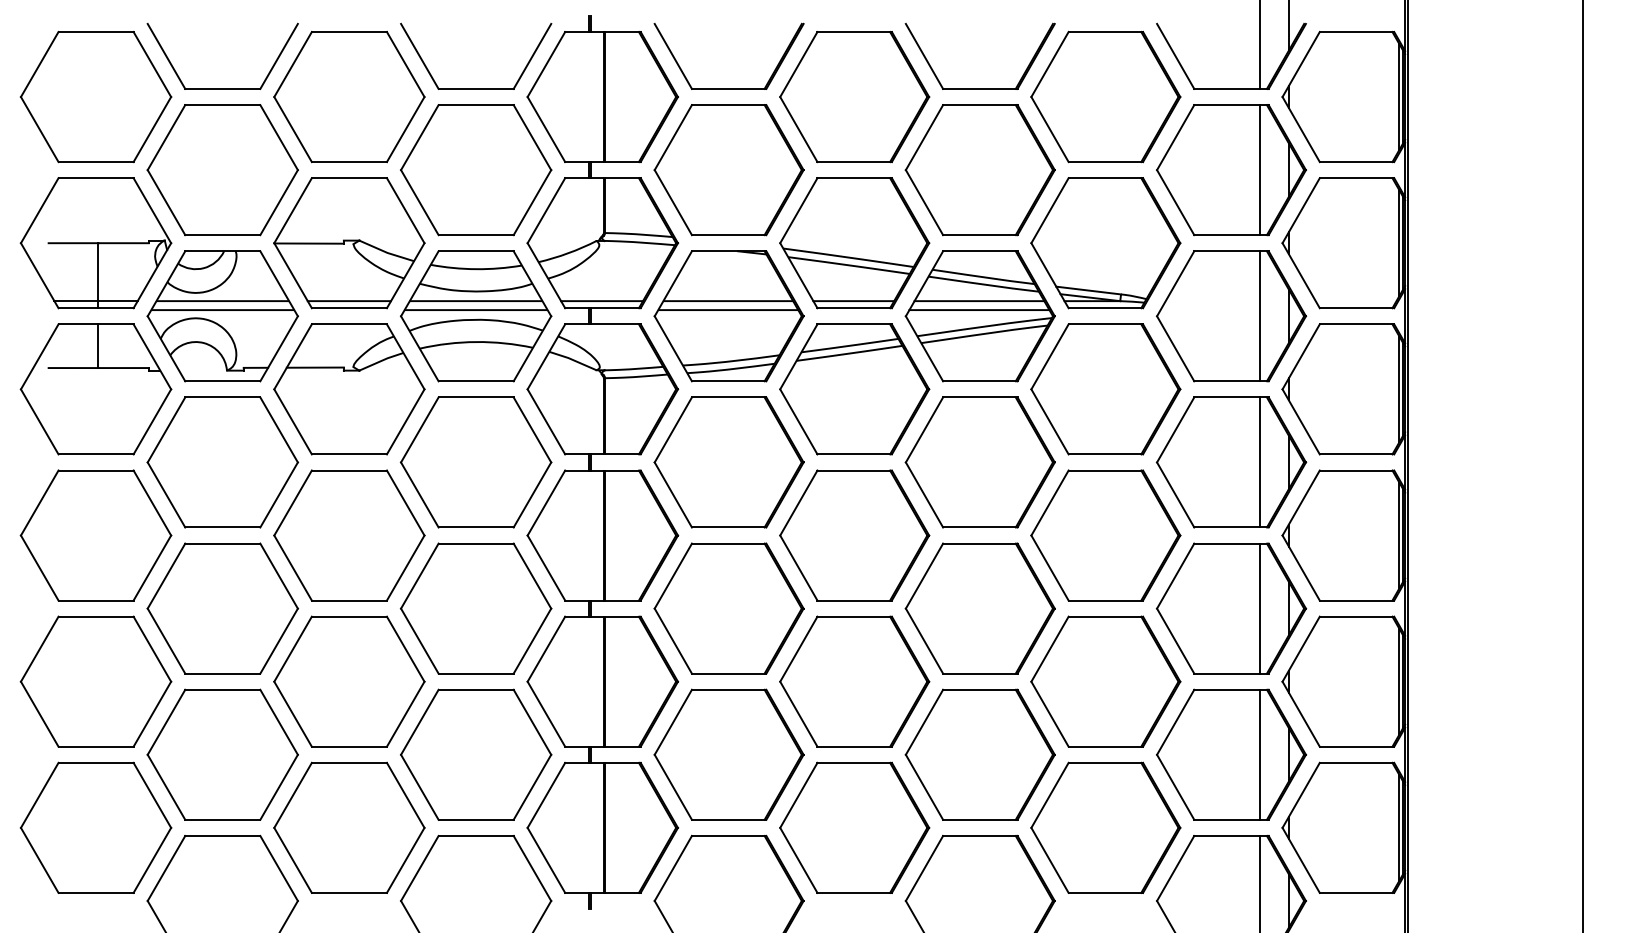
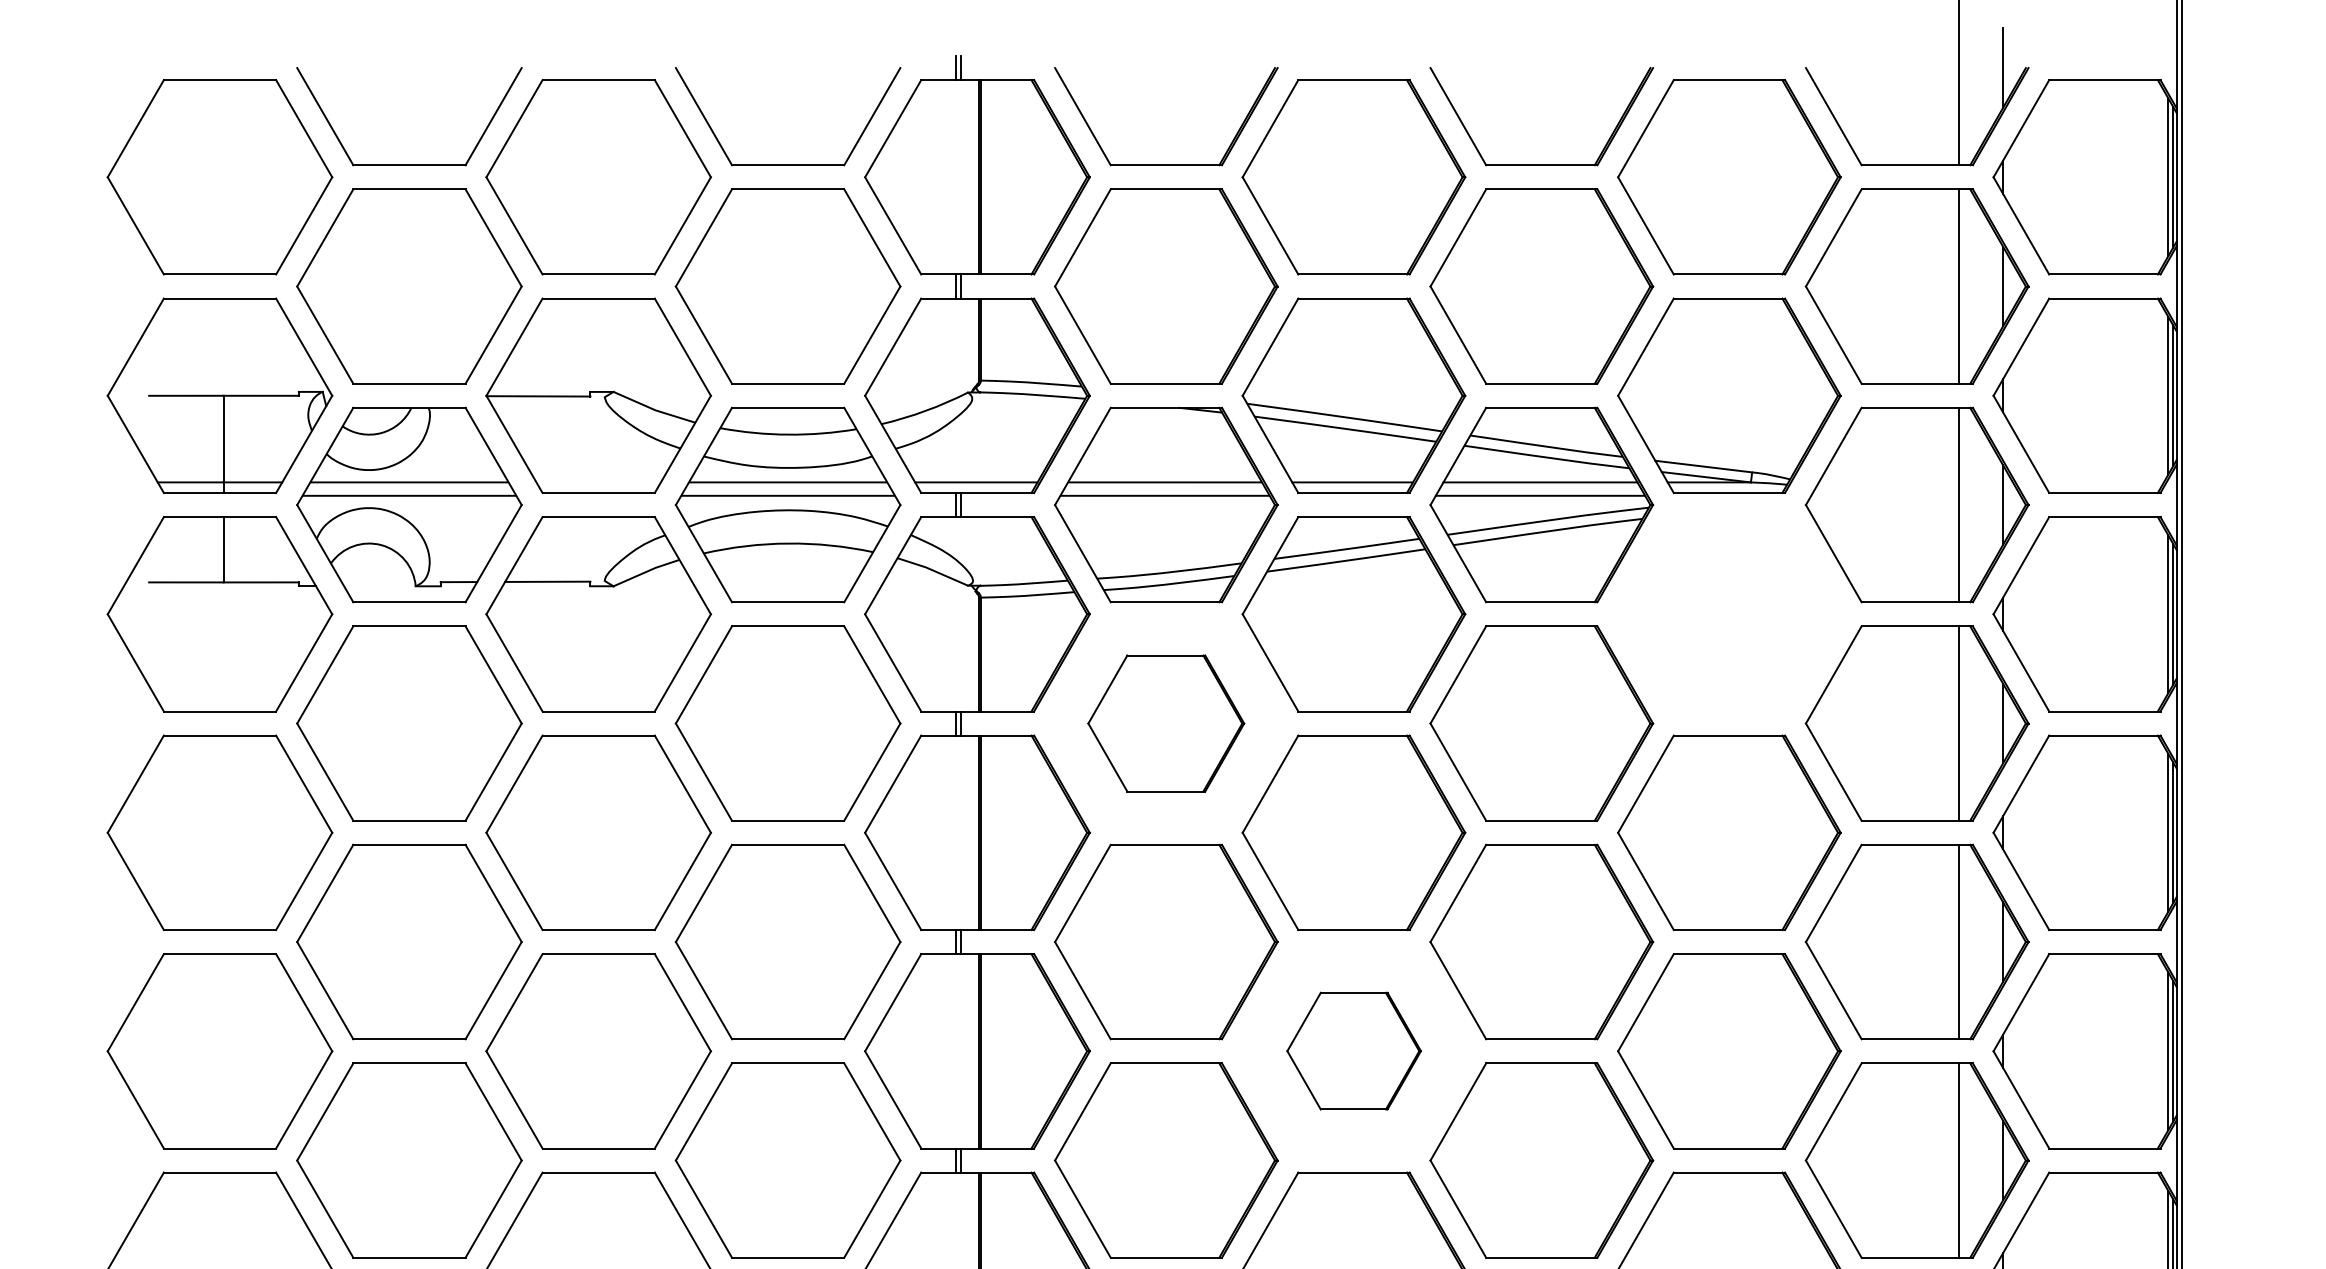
line: (349, 301) -> (598, 482), removed
part: (1105, 389) -> (1728, 614), removed
part: (728, 462) -> (1165, 723), size x0.7
part: (854, 681) -> (1353, 1050), size x0.6

